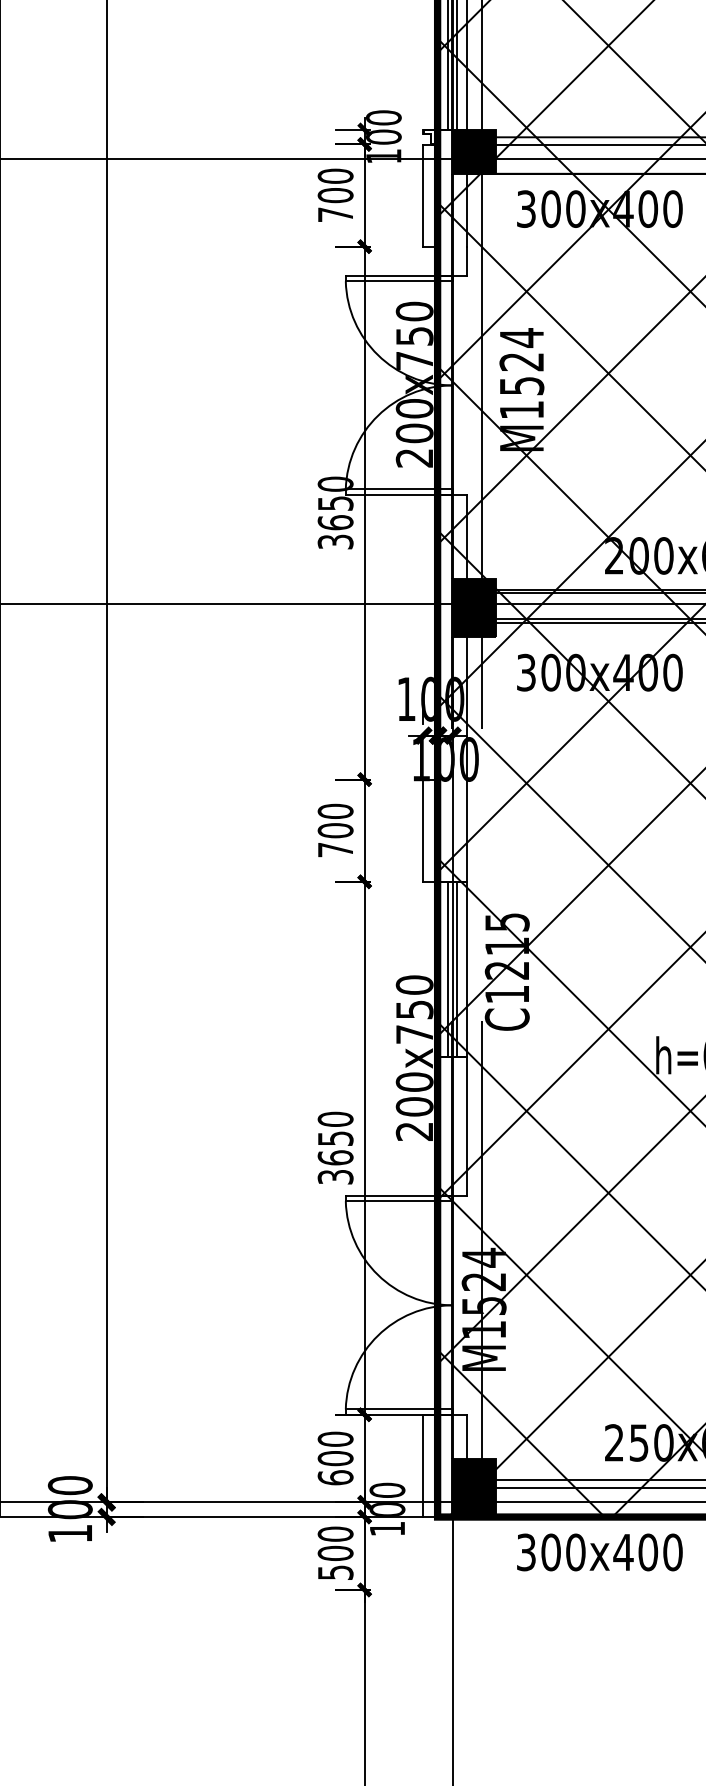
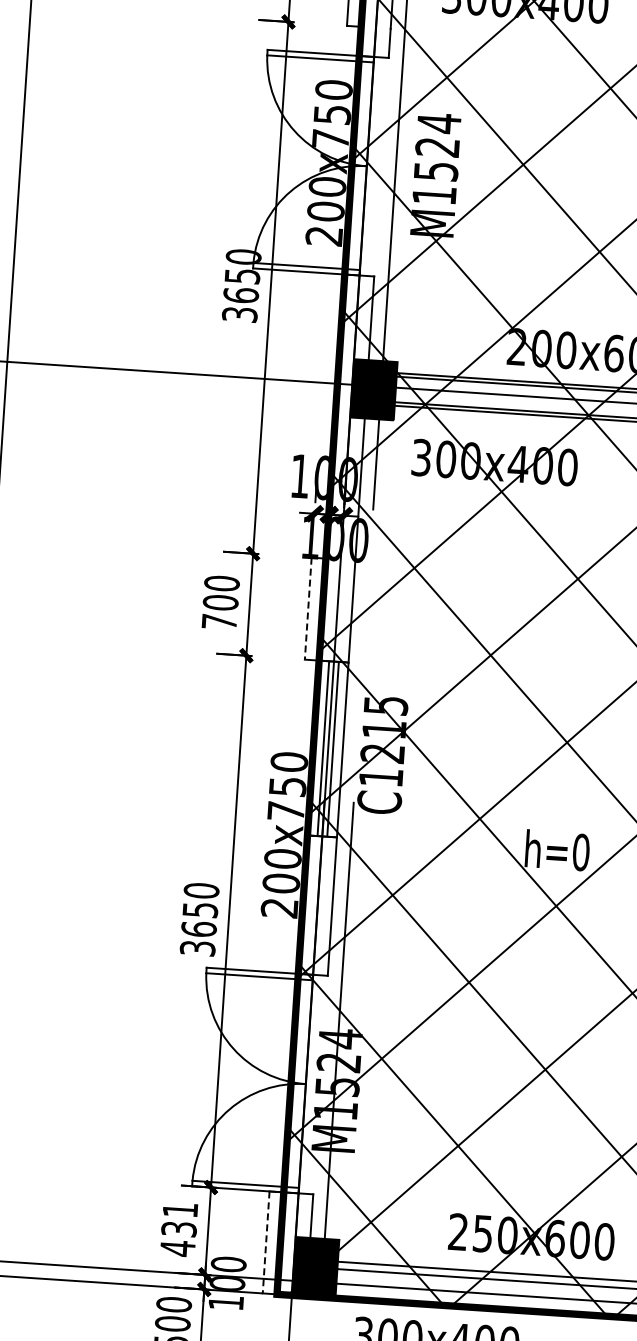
line: (423, 831) -> (308, 609), solid -> dashed
text: (335, 1458) -> (179, 1229), 600 -> 431
line: (423, 1466) -> (266, 1242), solid -> dashed

